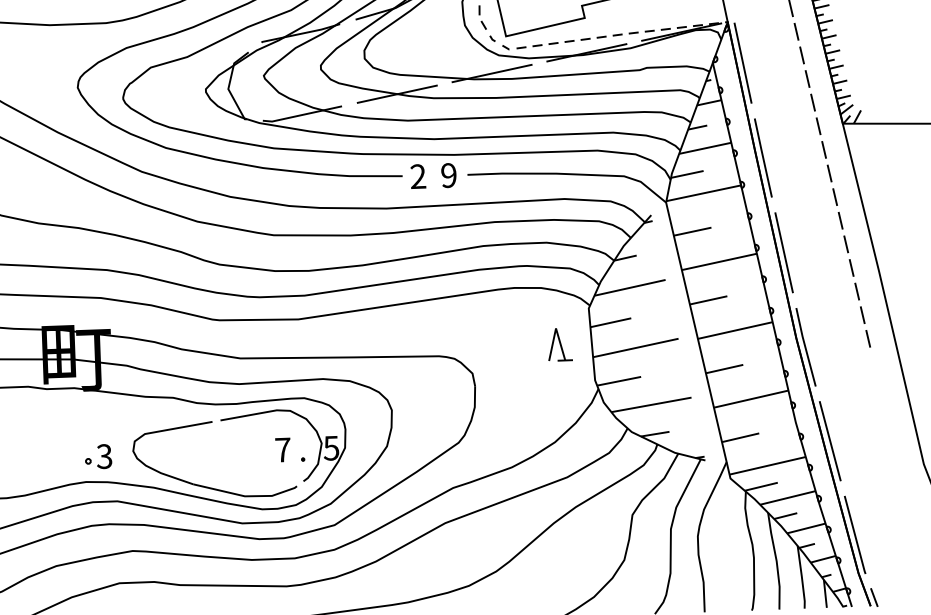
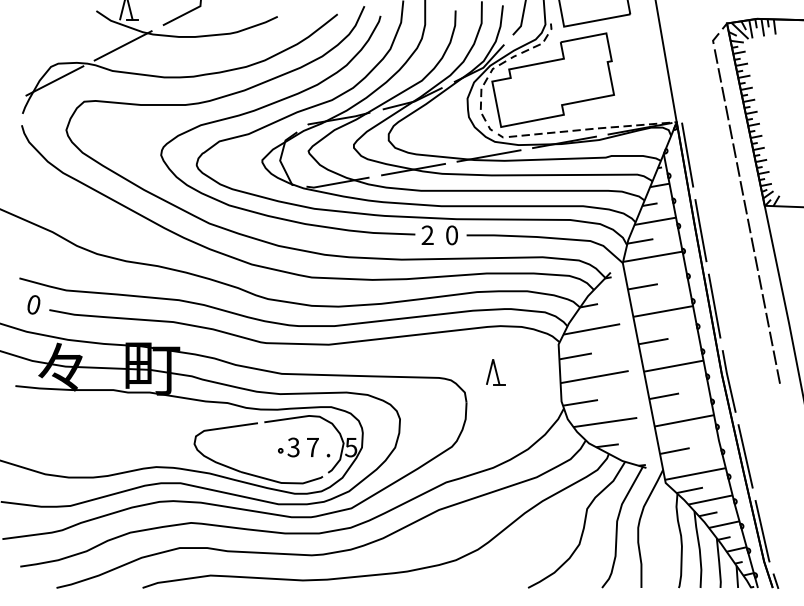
text: (448, 175) -> (451, 235), 9 -> 0
part: (559, 344) -> (495, 372), moved
part: (98, 456) -> (288, 447), moved

